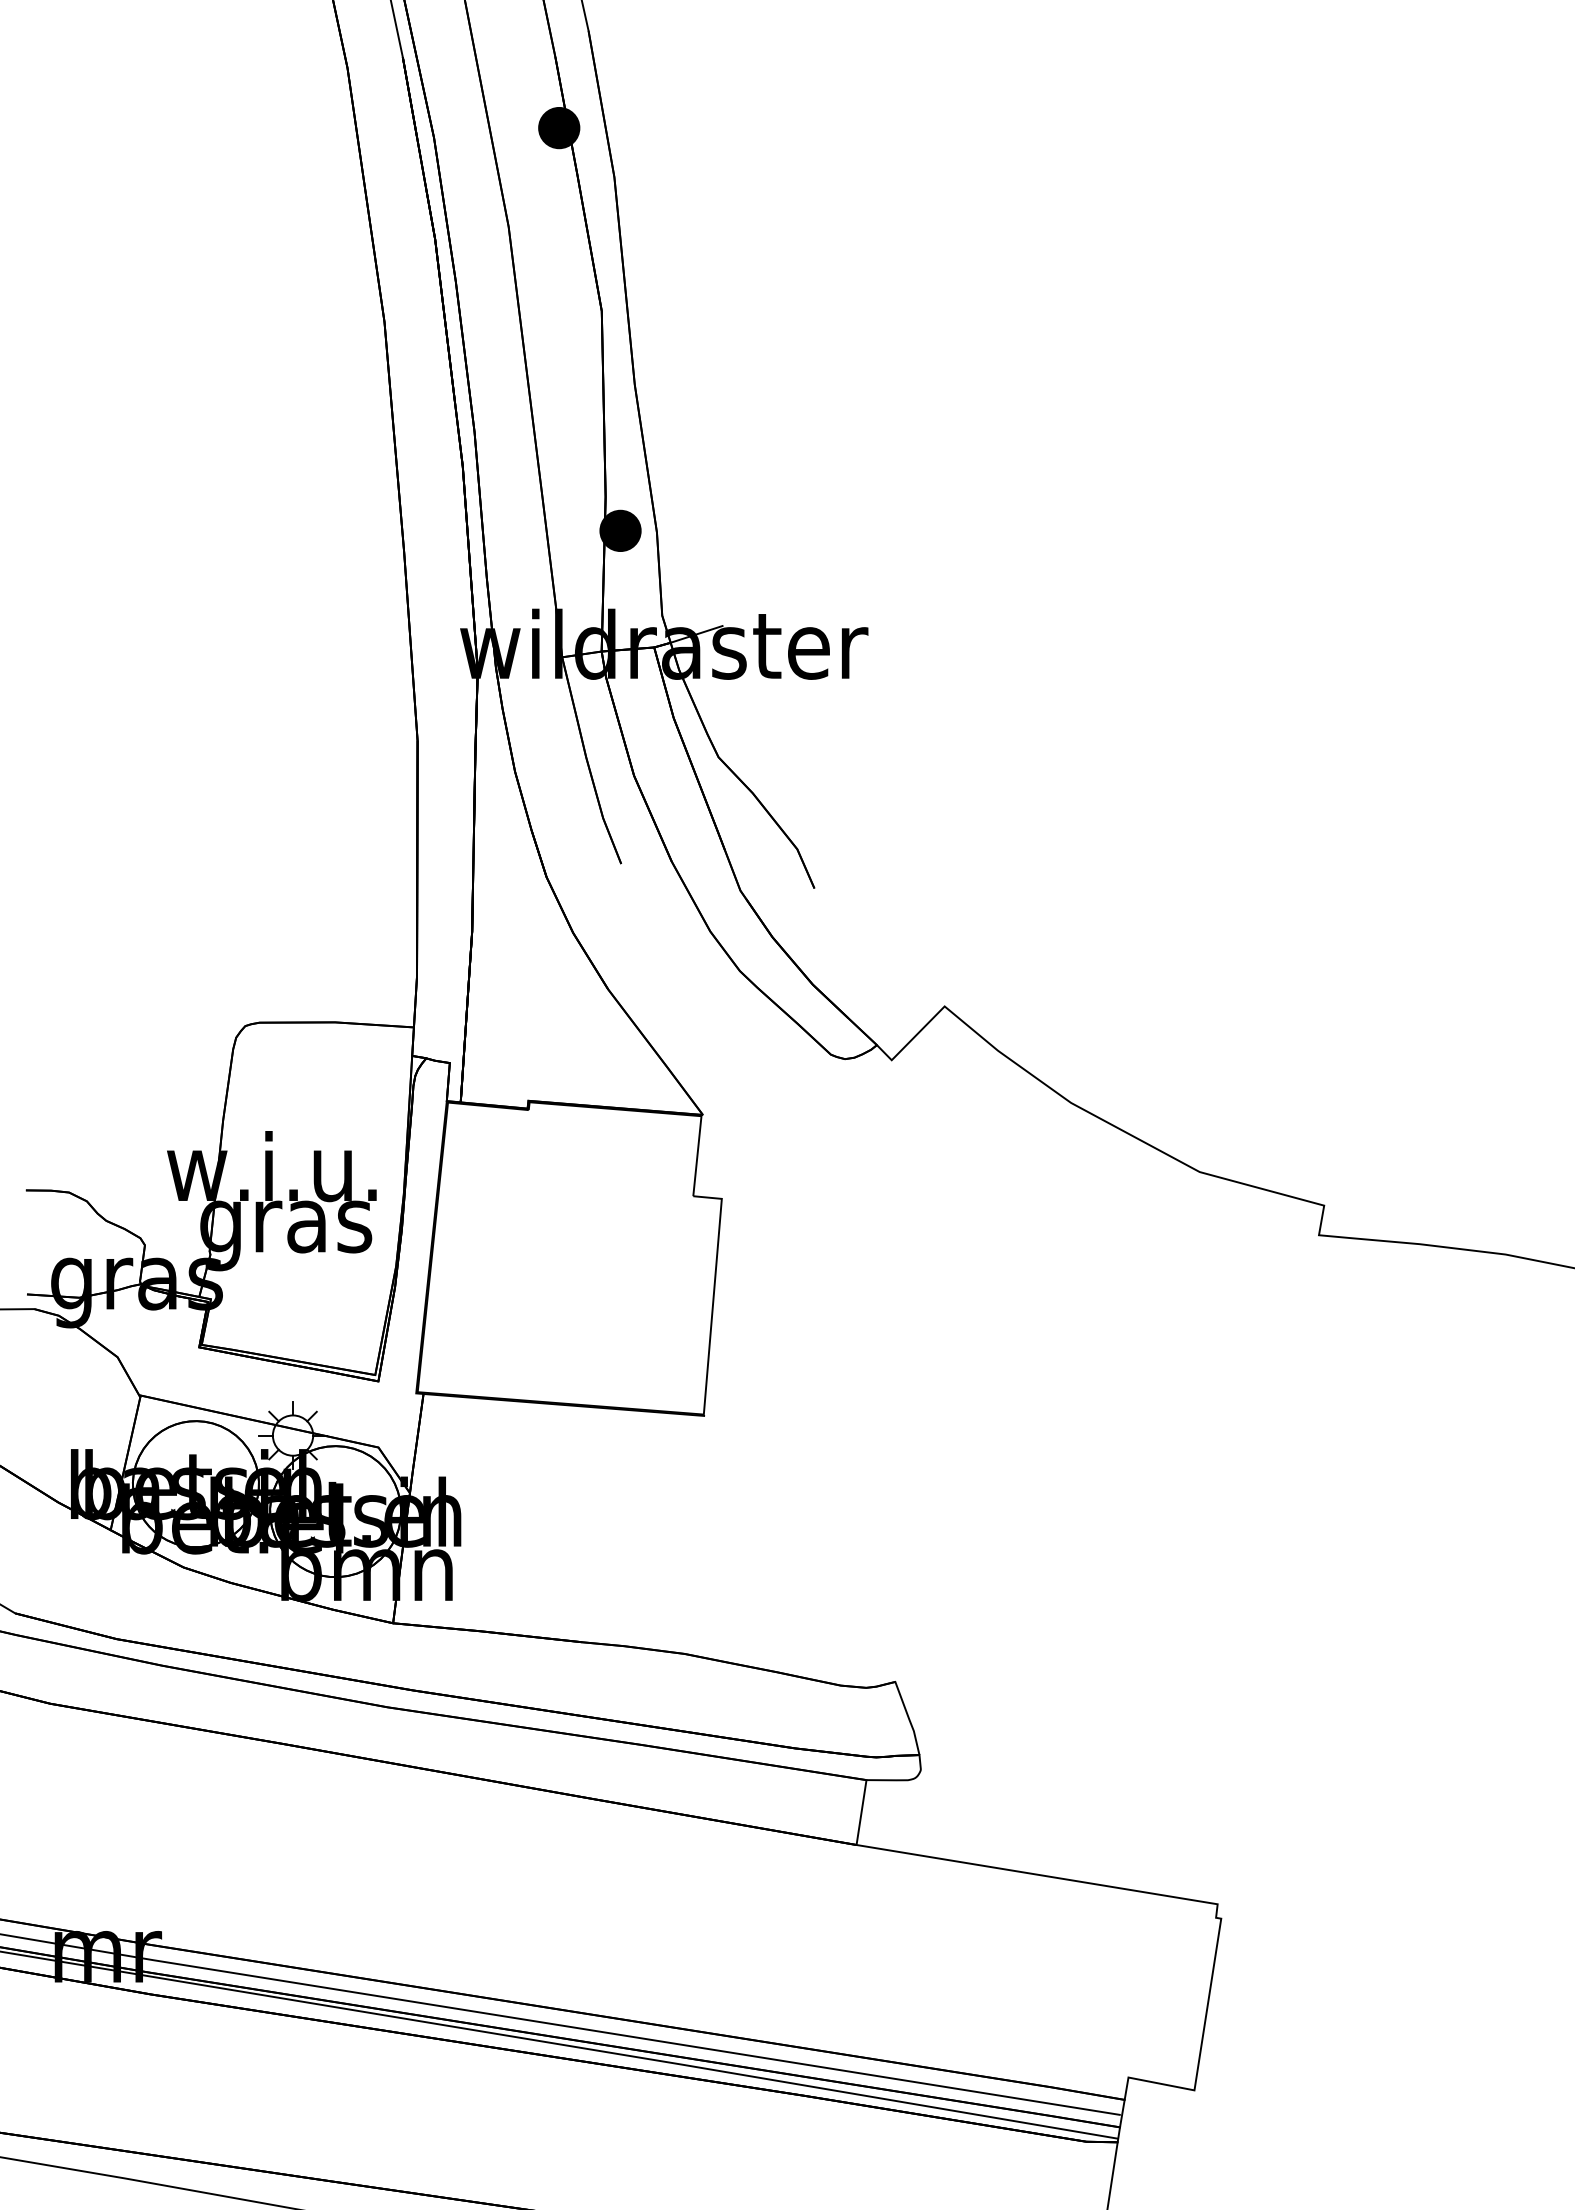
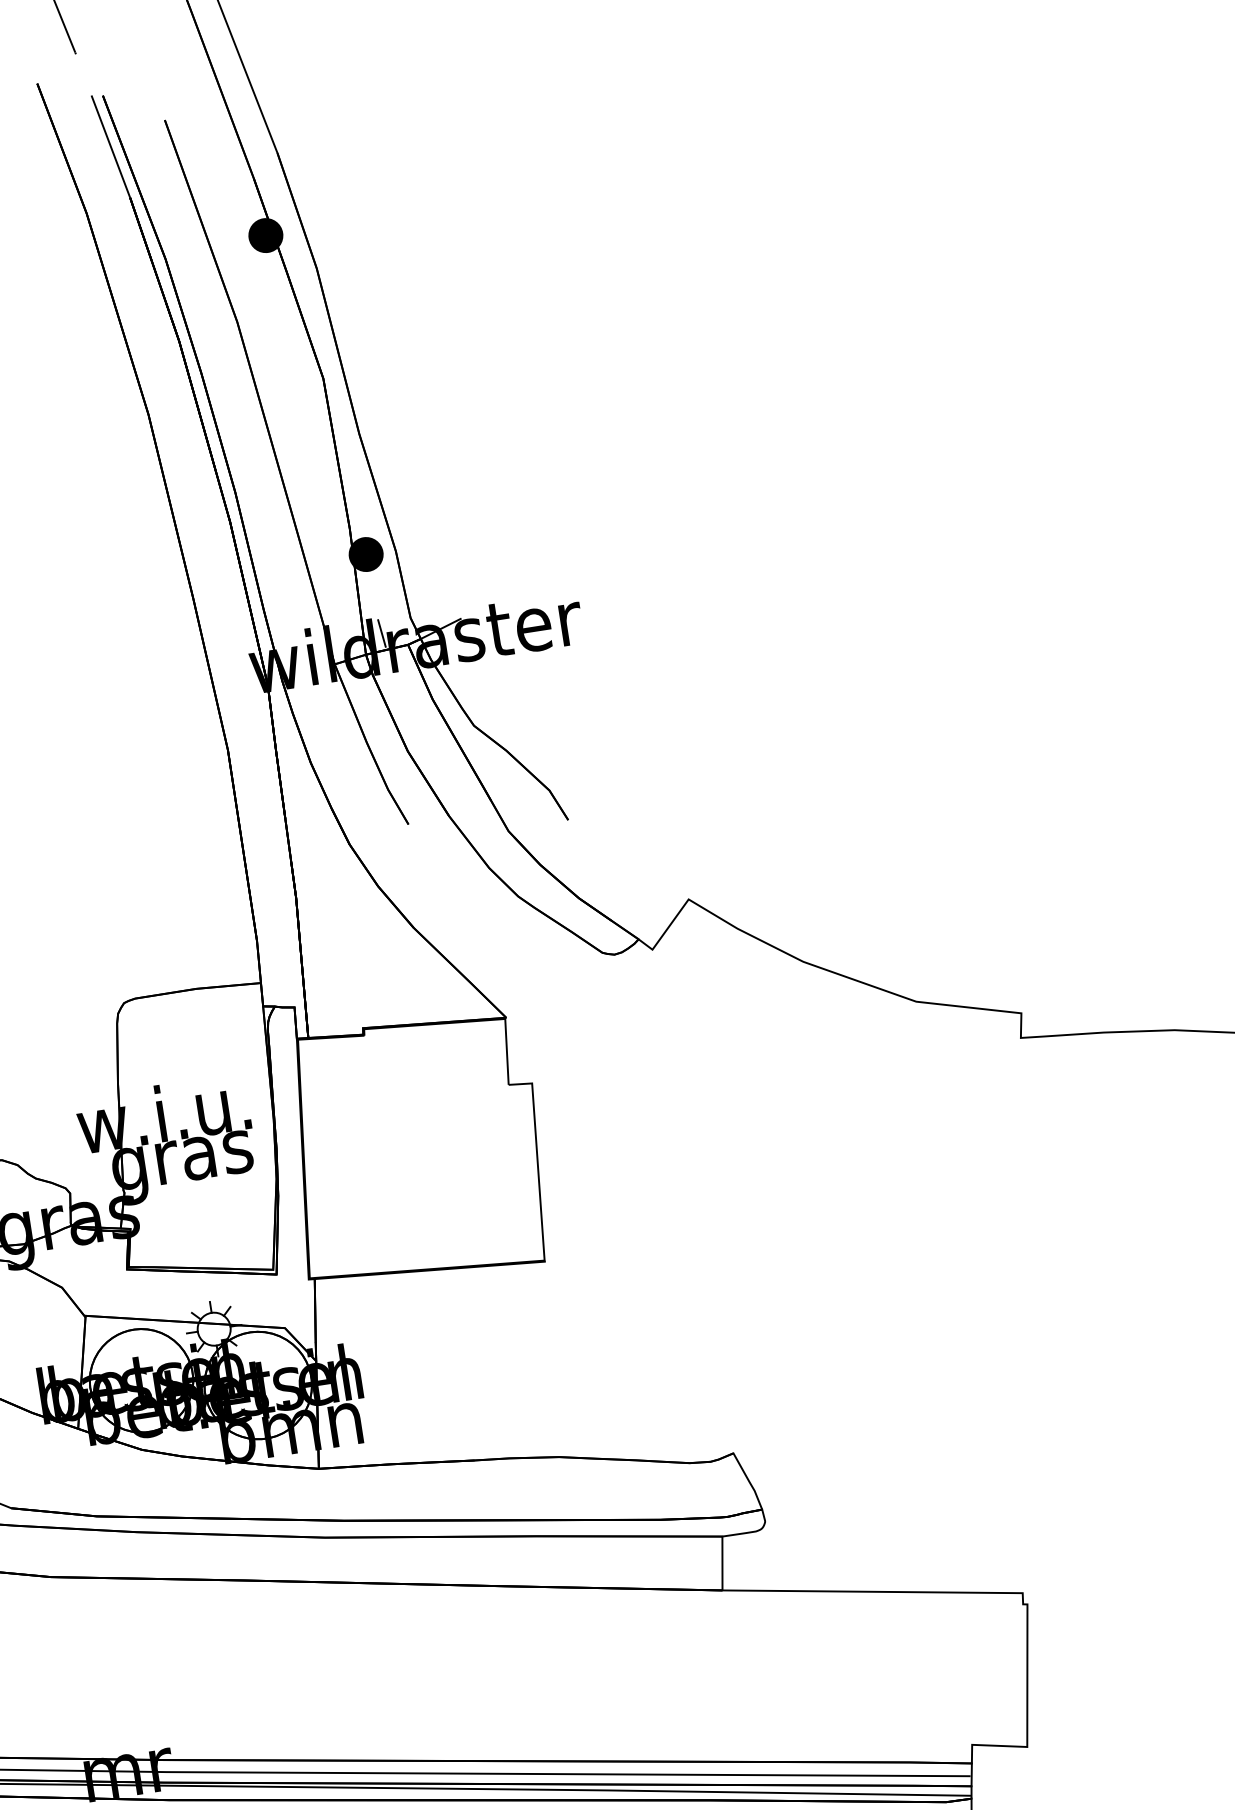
line: (624, 628) -> (381, 633), added

